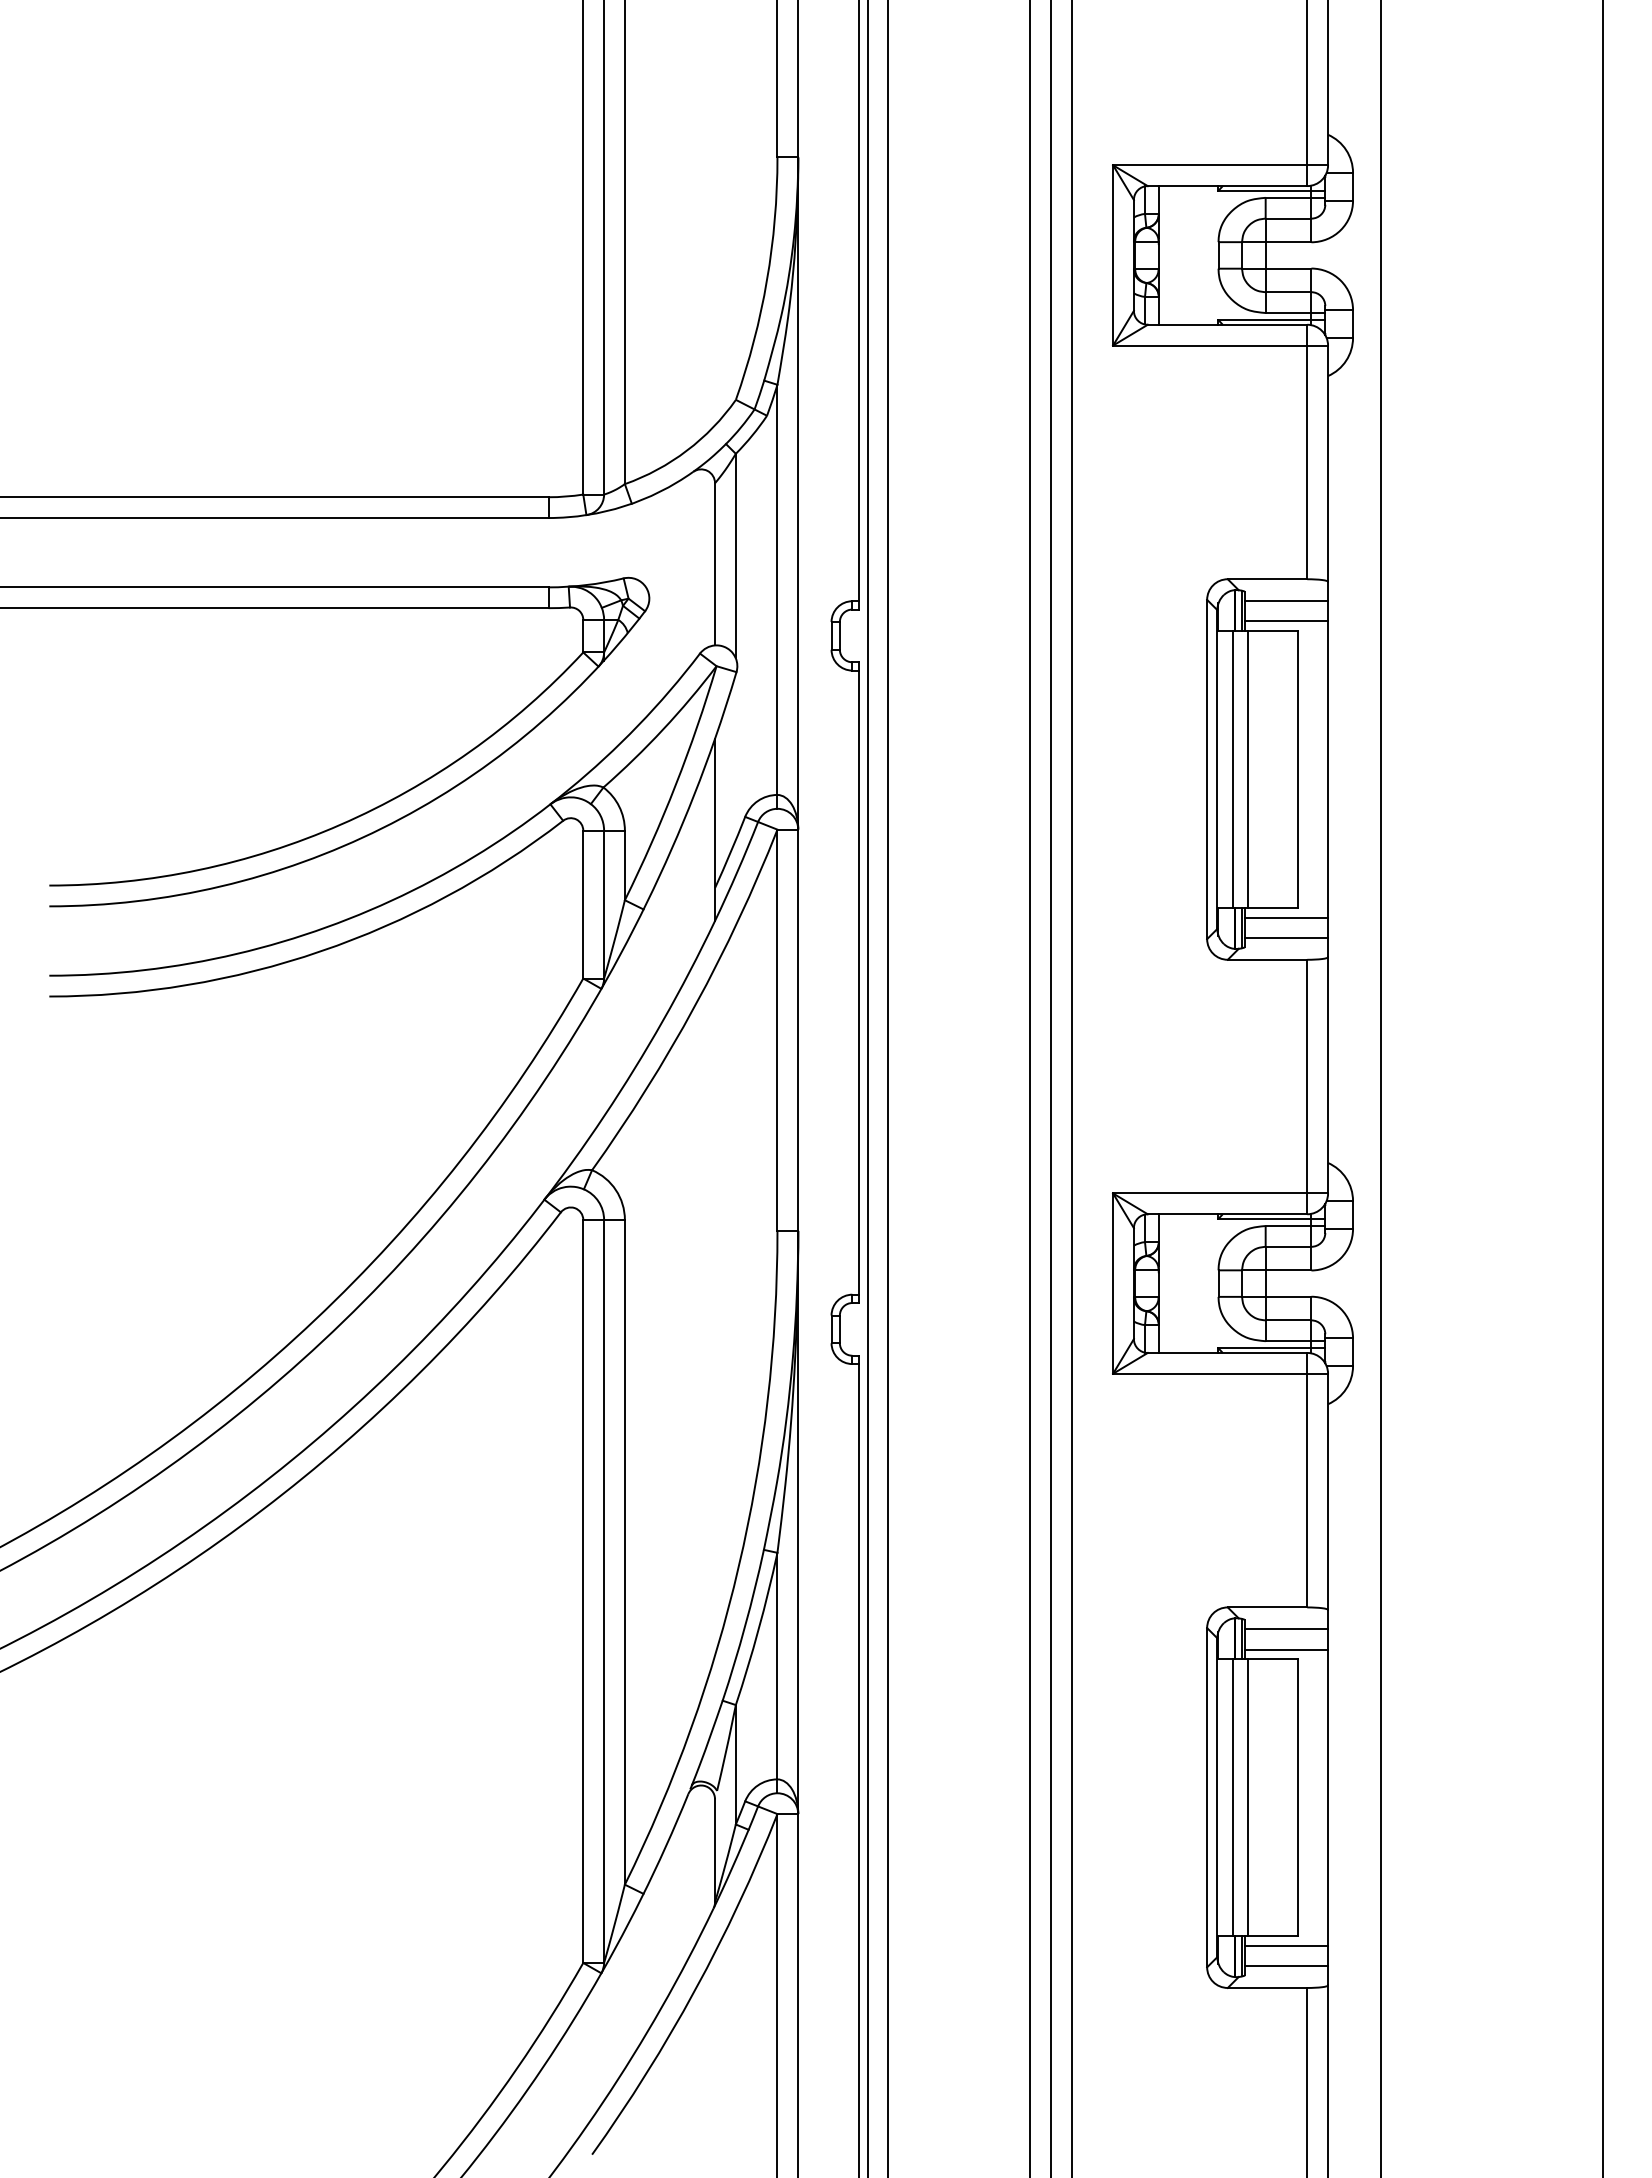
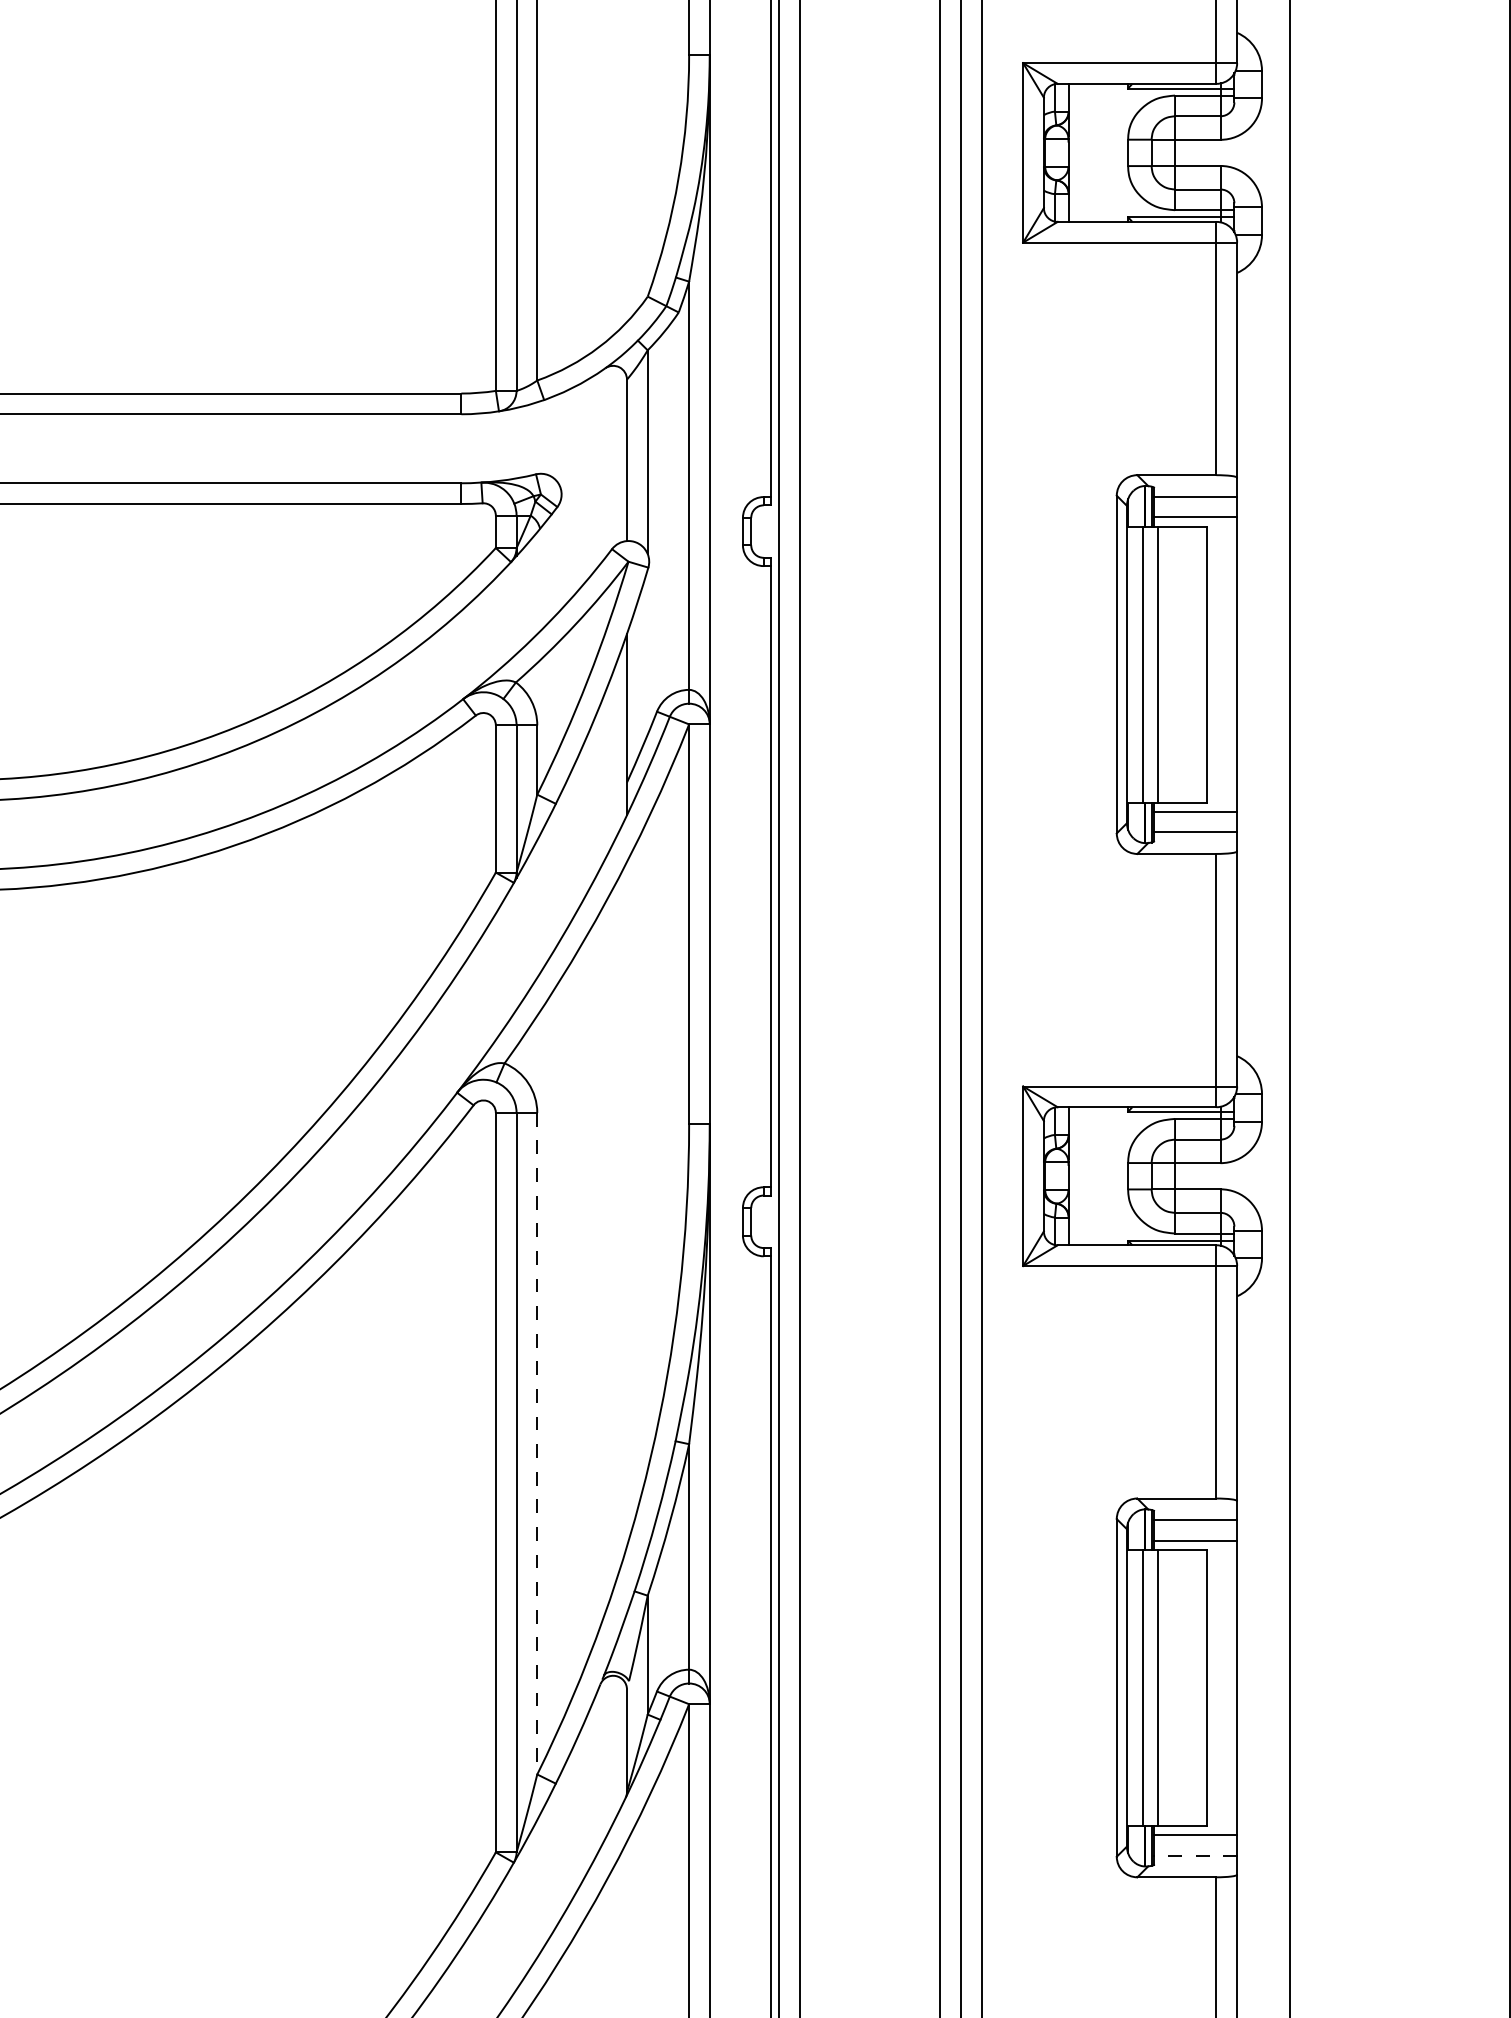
line: (624, 1552) -> (536, 1443), solid -> dashed
line: (1286, 1966) -> (1195, 1855), solid -> dashed

